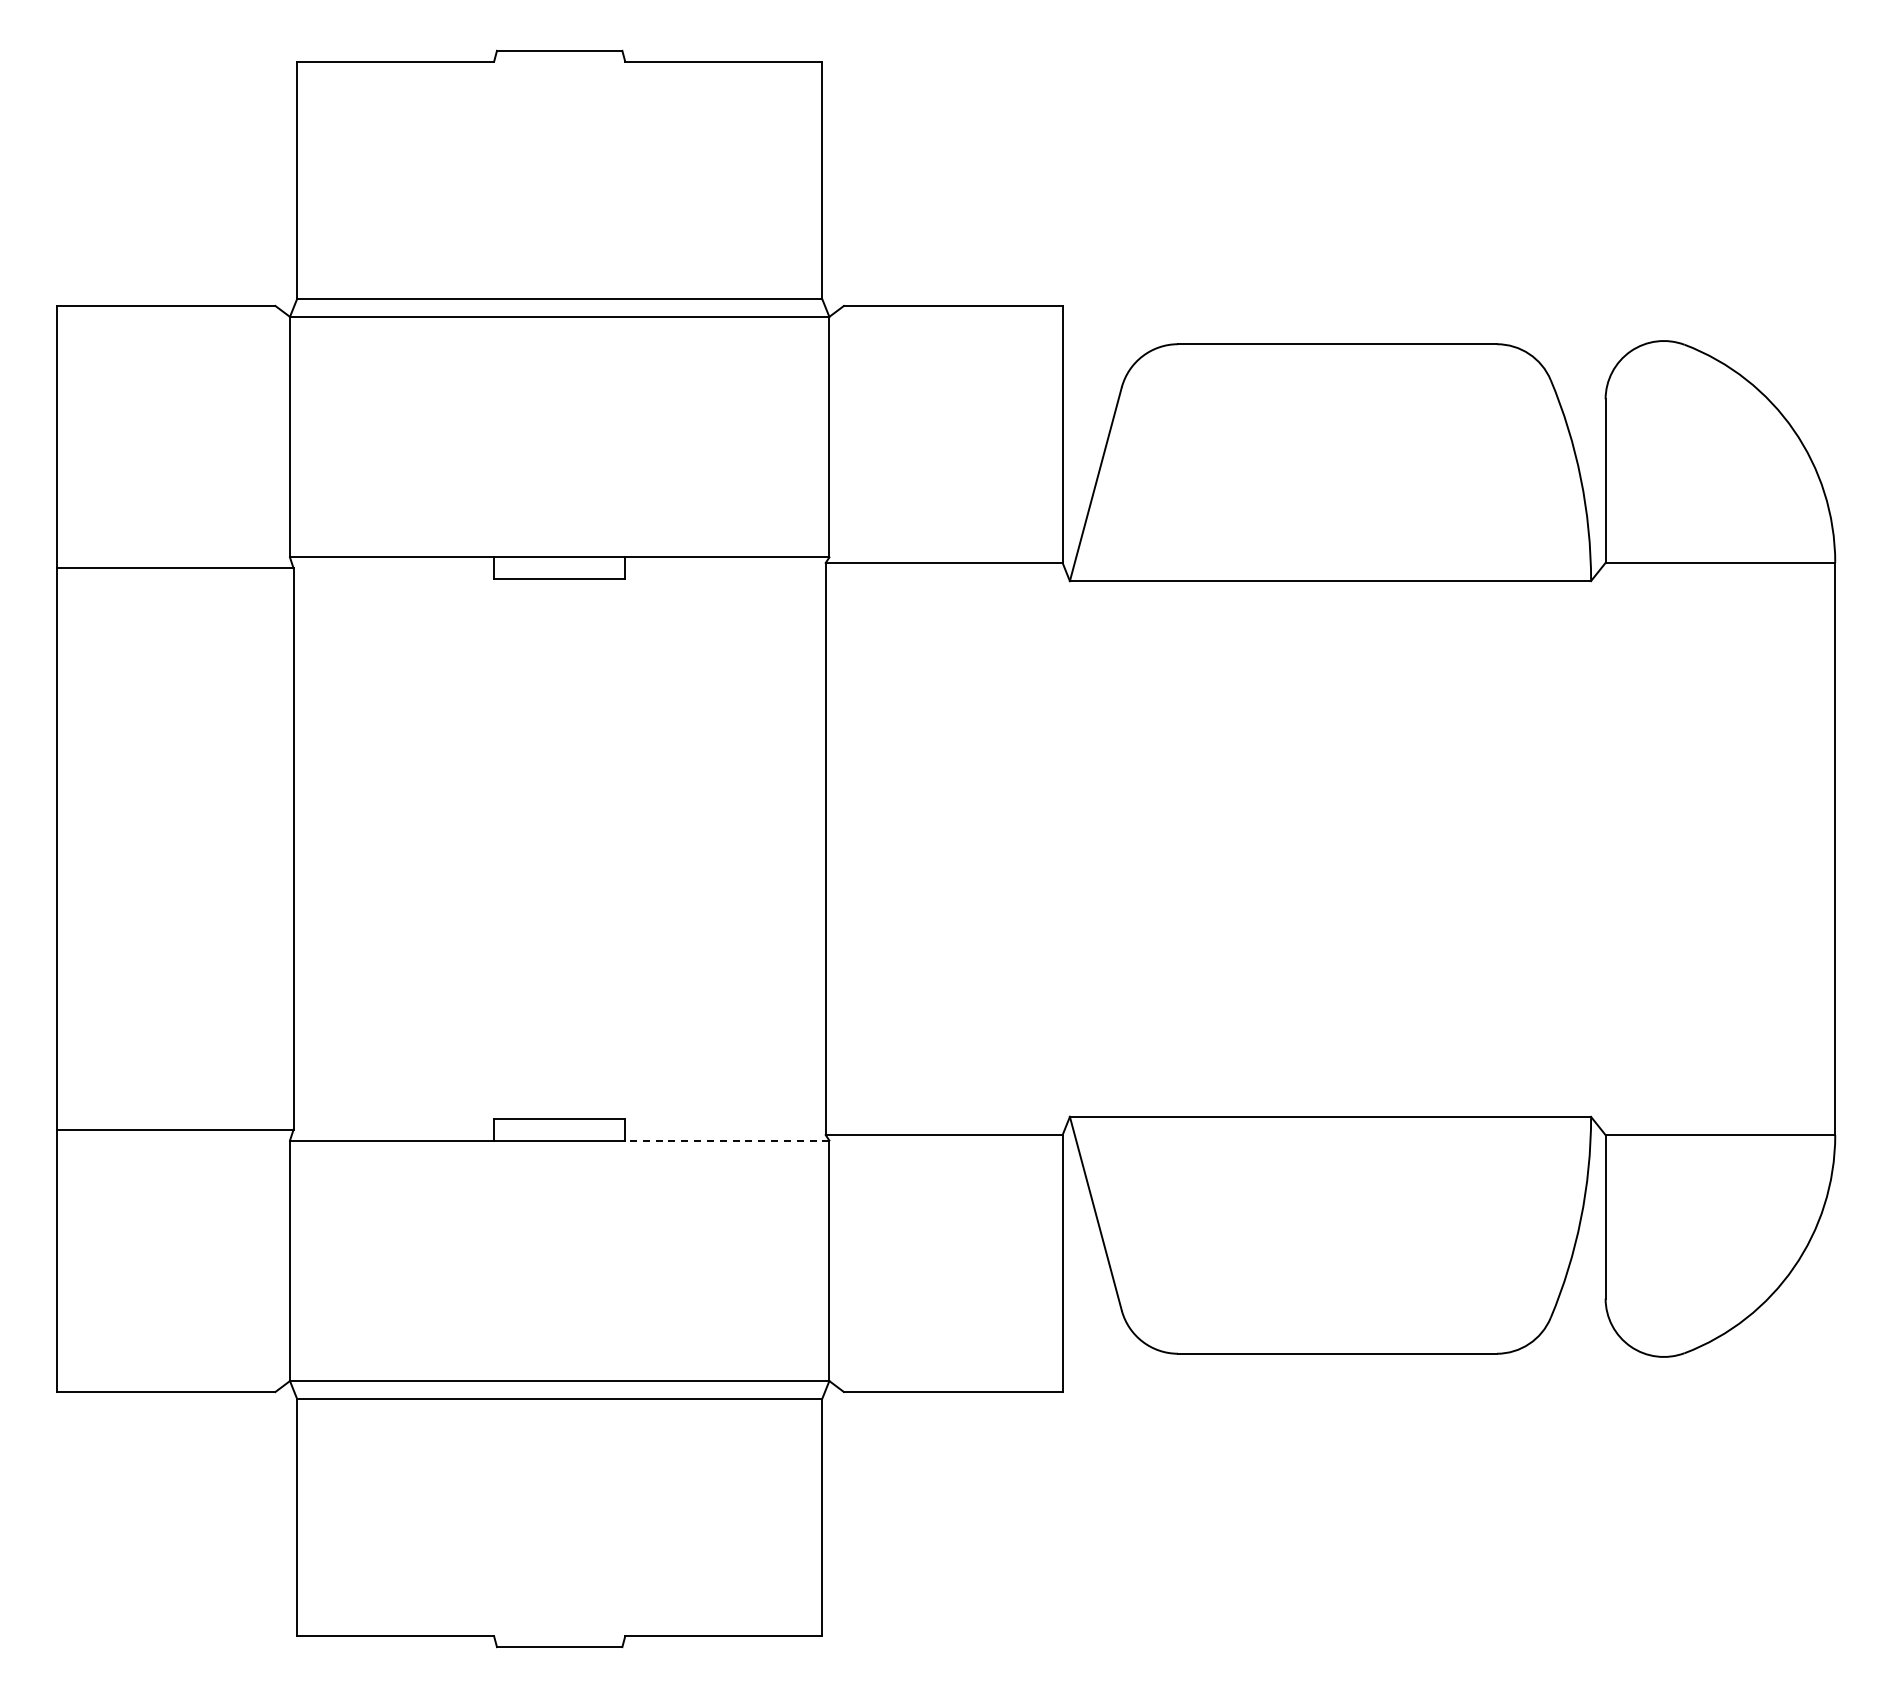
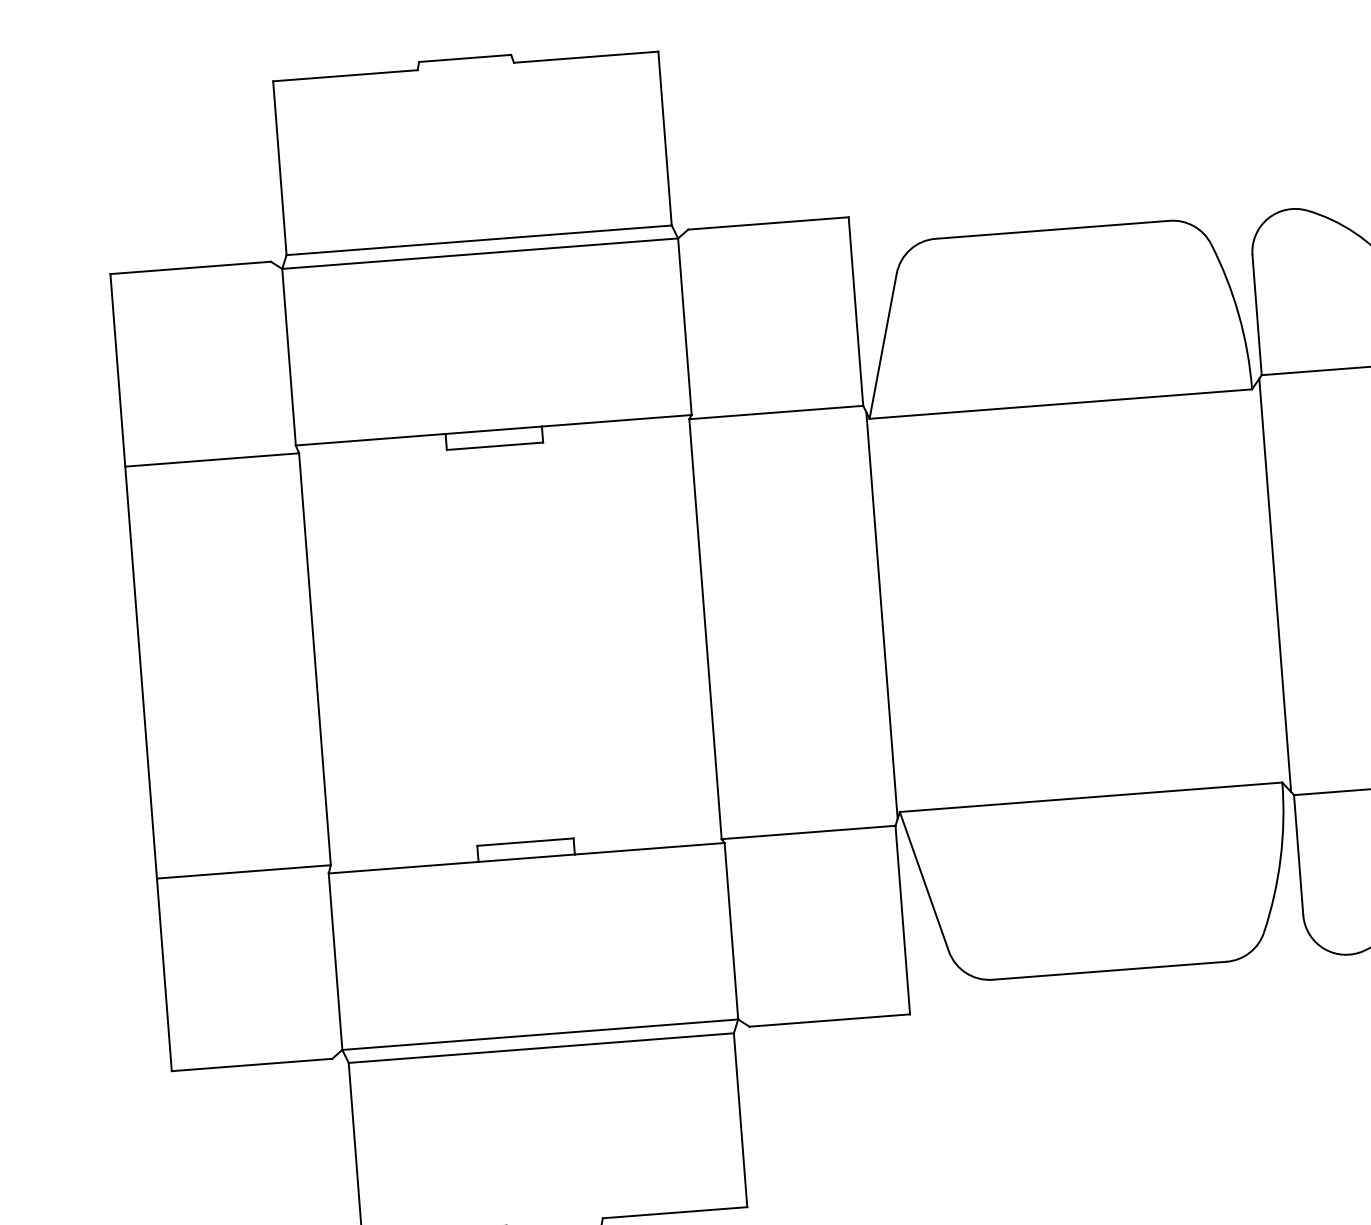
line: (1066, 848) -> (882, 615), added
line: (1601, 848) -> (1274, 585), added
line: (726, 1140) -> (649, 848), dashed -> solid

